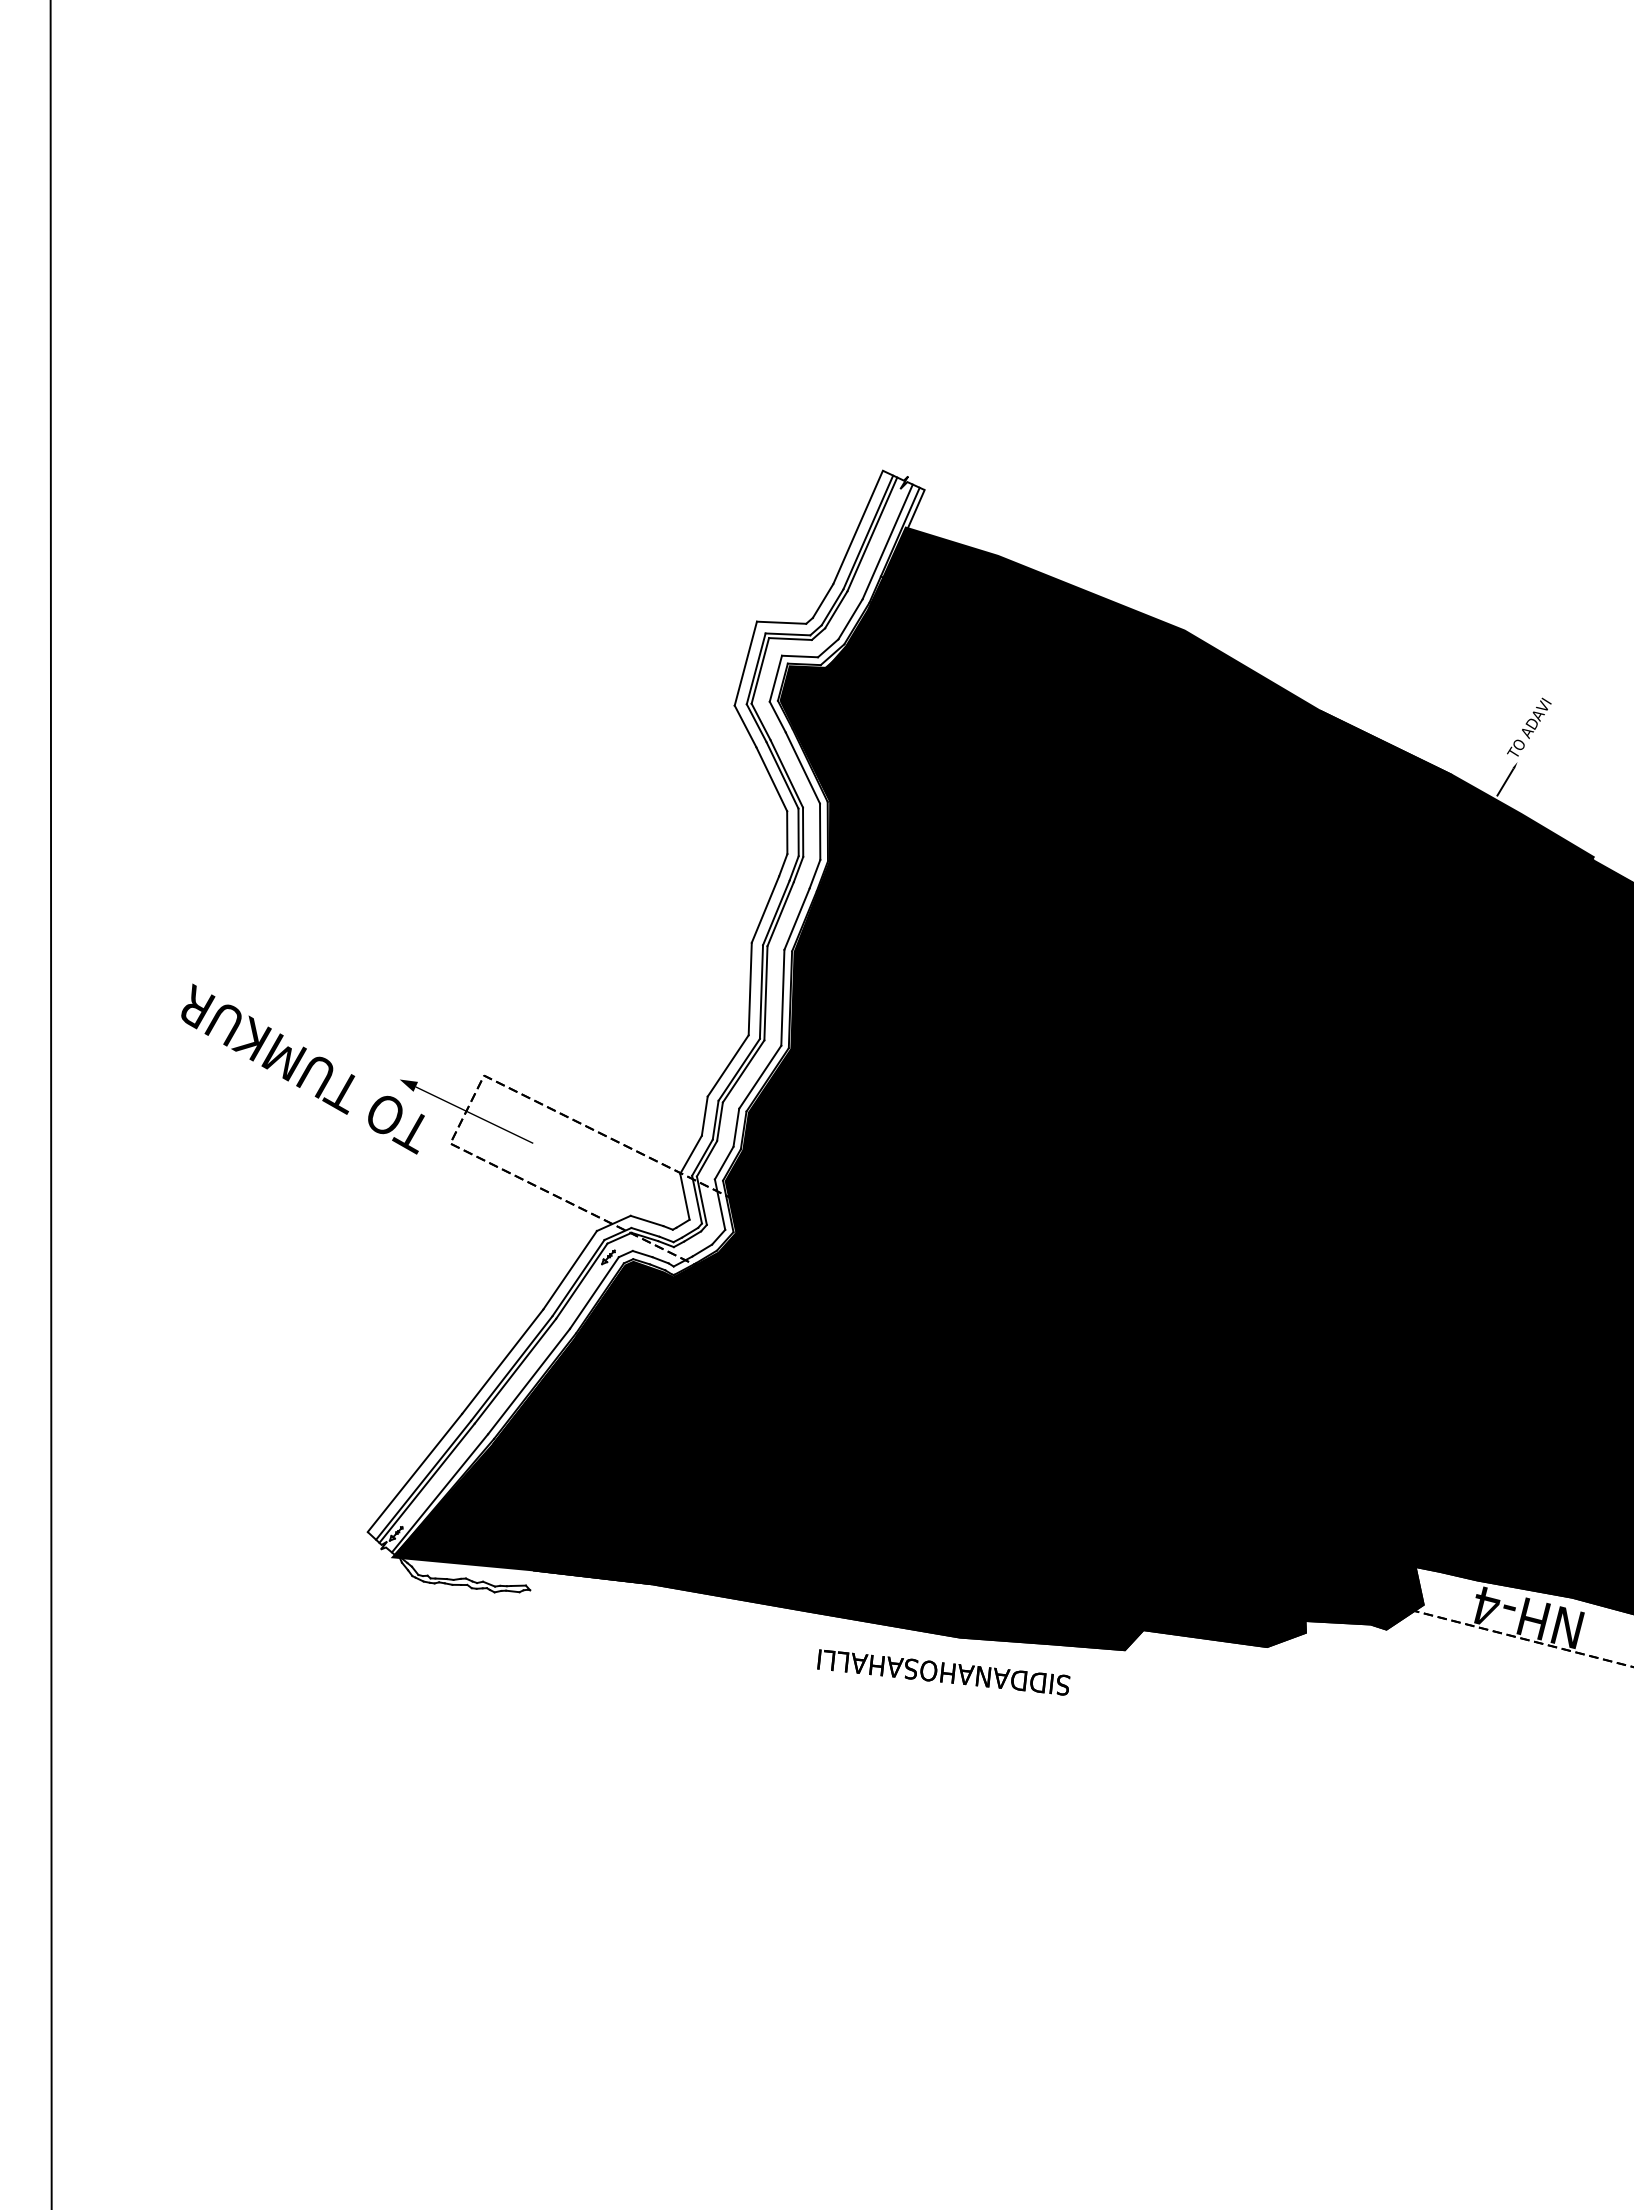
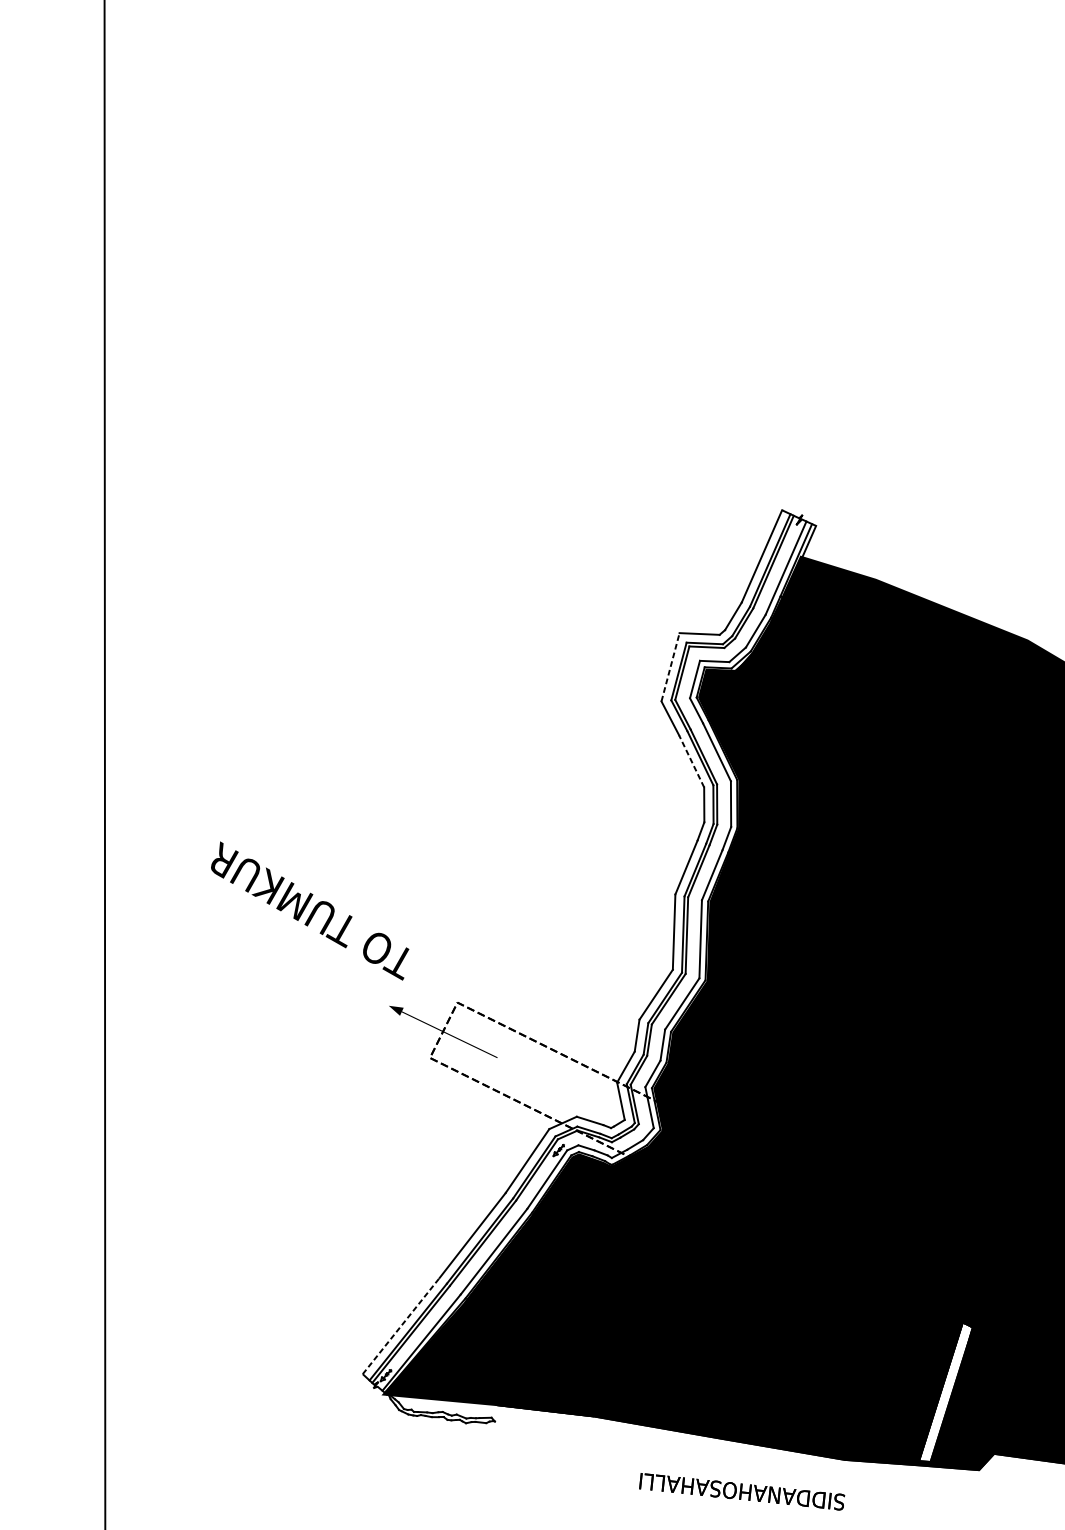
line: (745, 663) -> (670, 667), solid -> dashed
line: (771, 779) -> (691, 761), solid -> dashed
text: (302, 1068) -> (309, 910), moved
line: (415, 1472) -> (401, 1325), solid -> dashed
fill: (1083, 1555) -> (945, 1393), removed
text: (943, 1672) -> (741, 1491), moved

